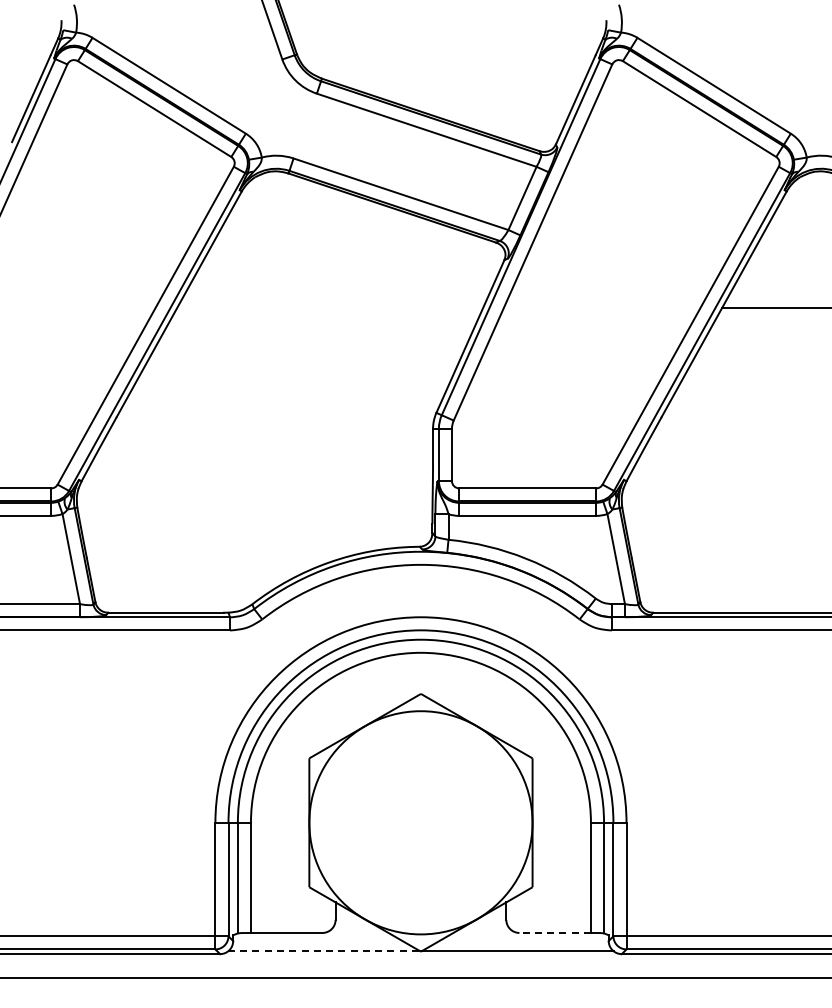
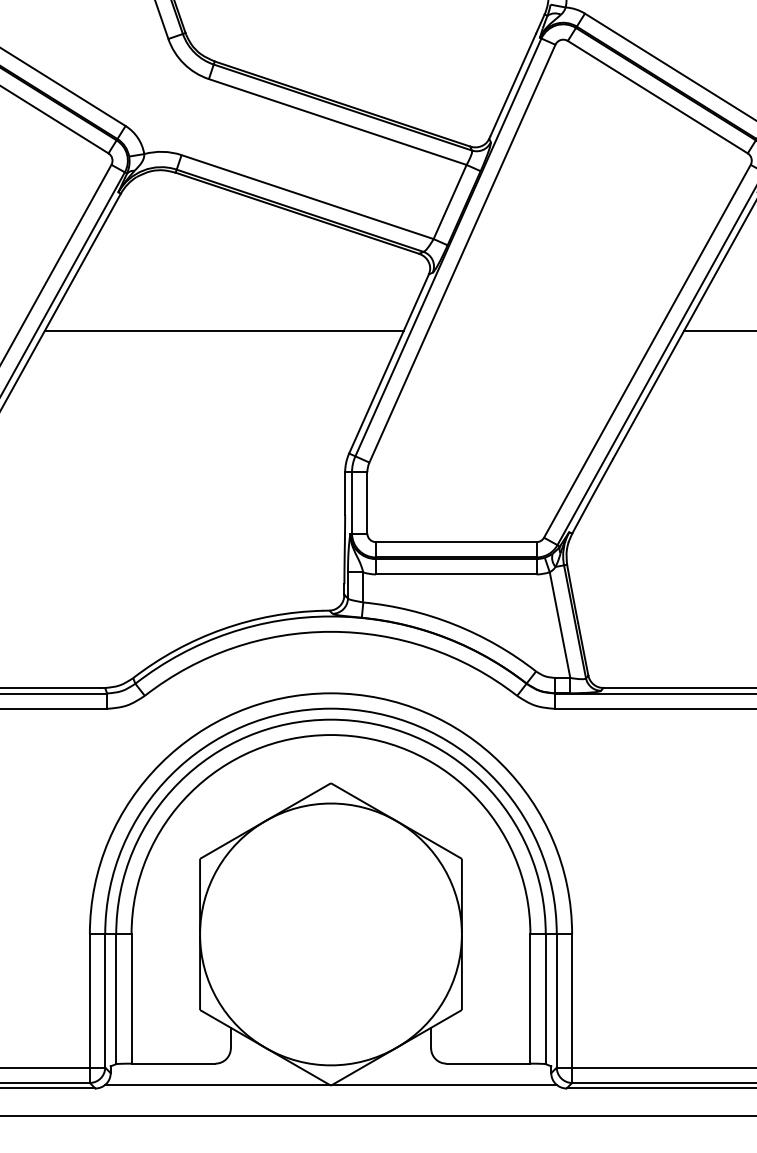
line: (330, 308) -> (224, 331), added
line: (555, 932) -> (488, 1063), dashed -> solid
line: (324, 951) -> (217, 1085), dashed -> solid

